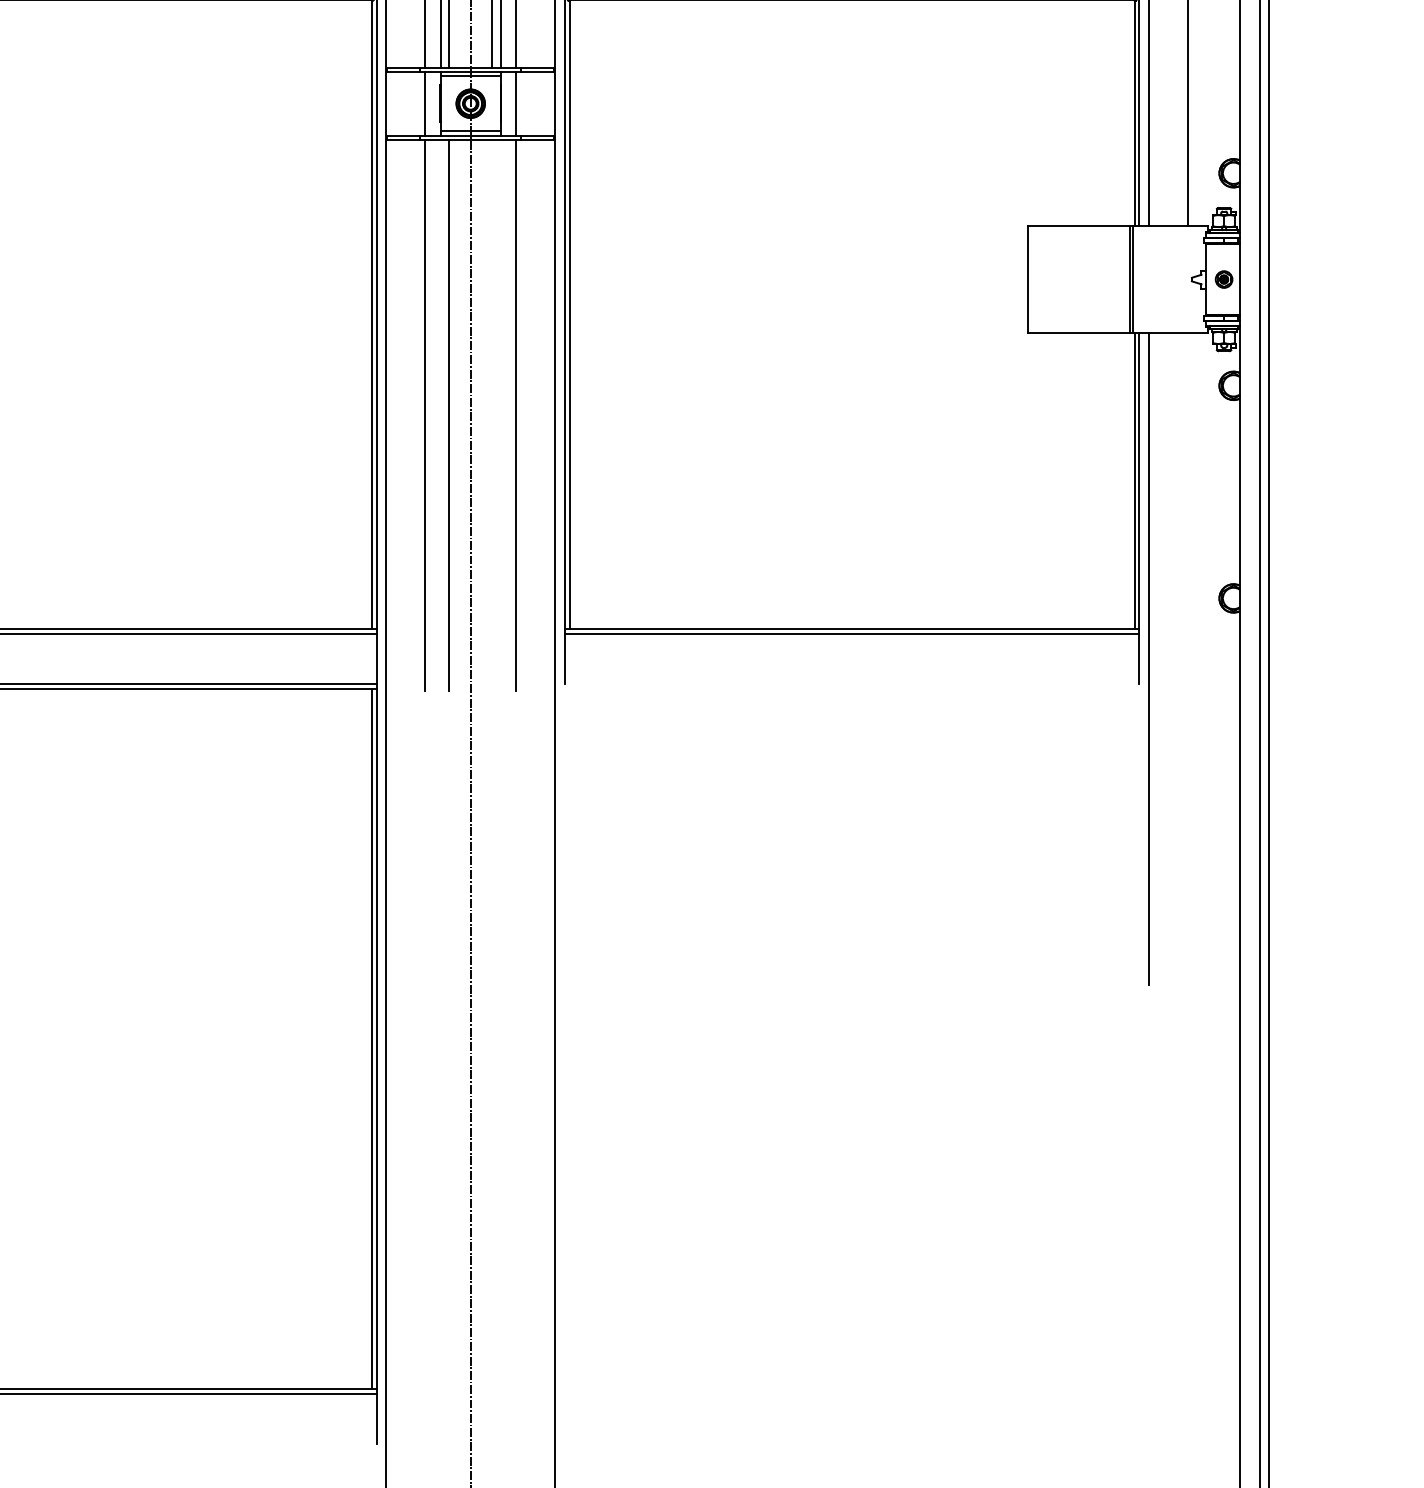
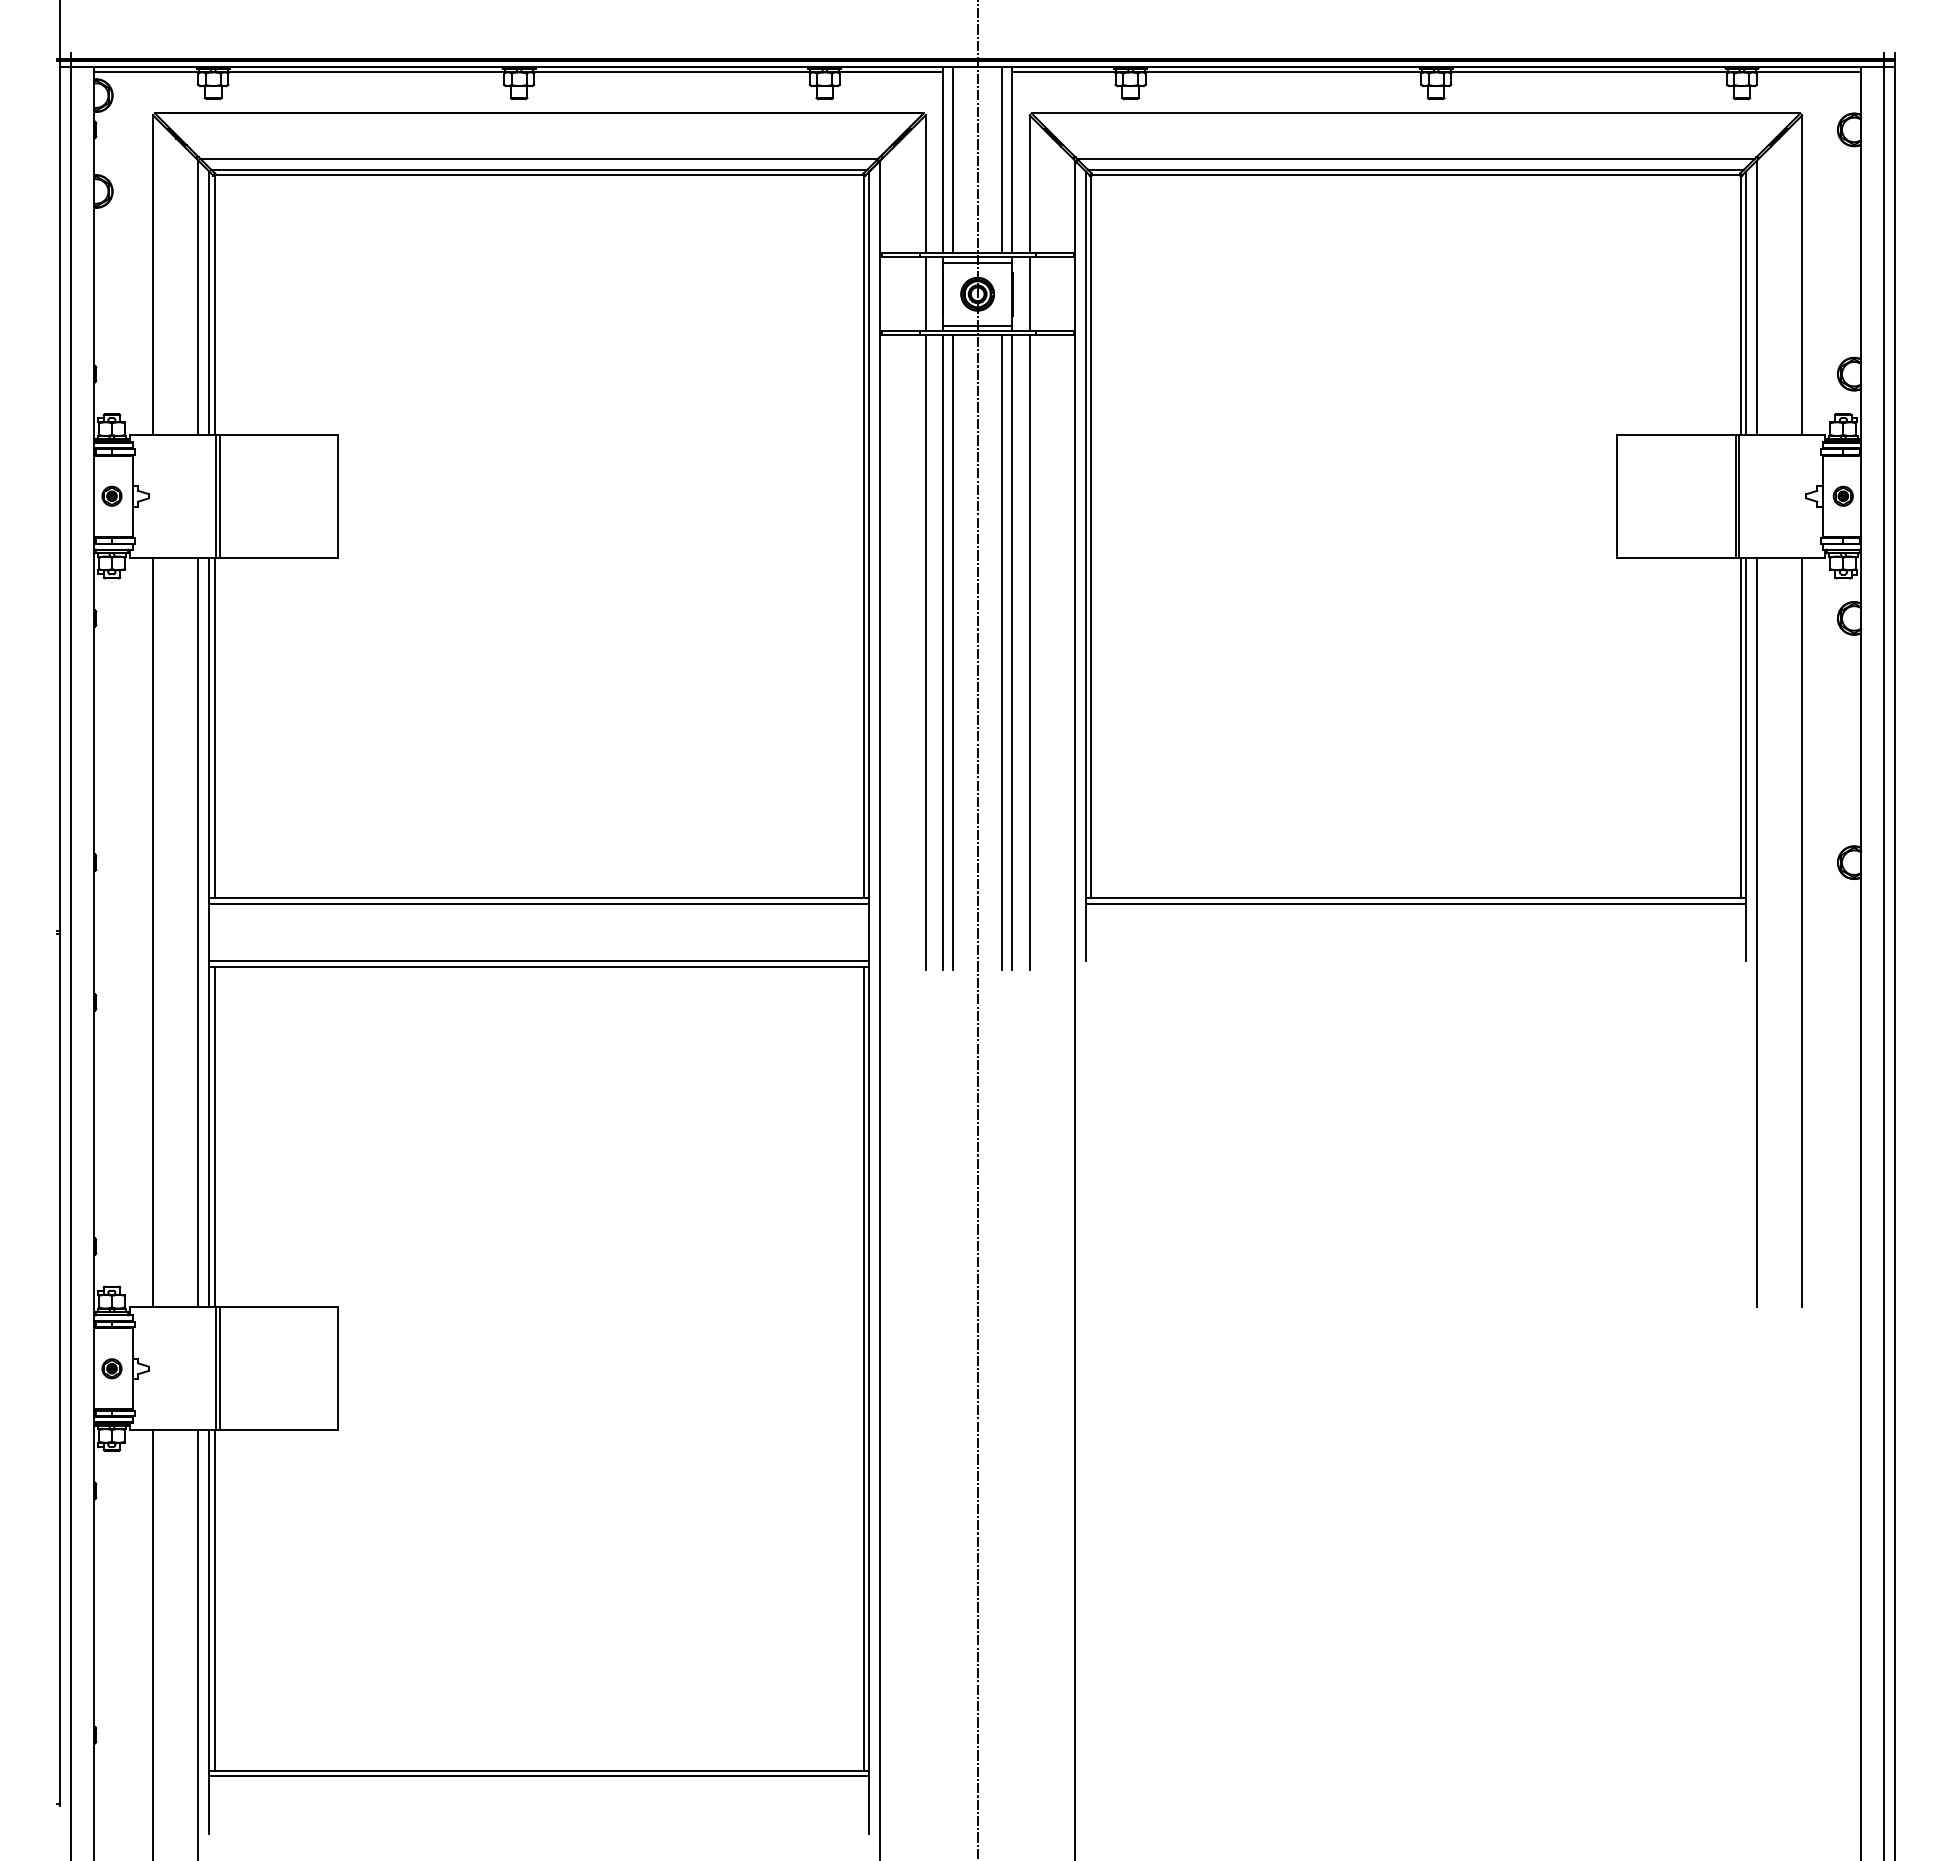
line: (440, 415) -> (943, 652), added
line: (492, 415) -> (1002, 652), added
line: (500, 415) -> (1011, 652), added
line: (1188, 659) -> (1802, 932), added

